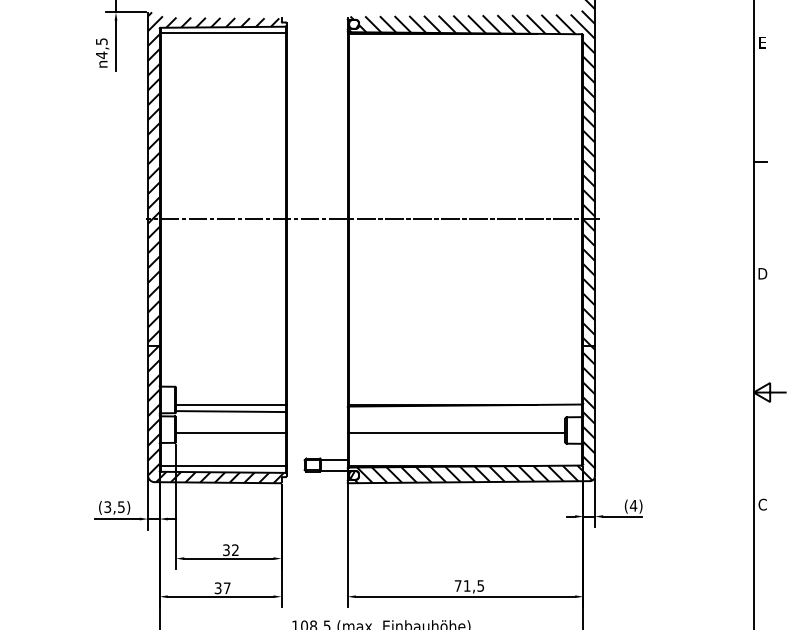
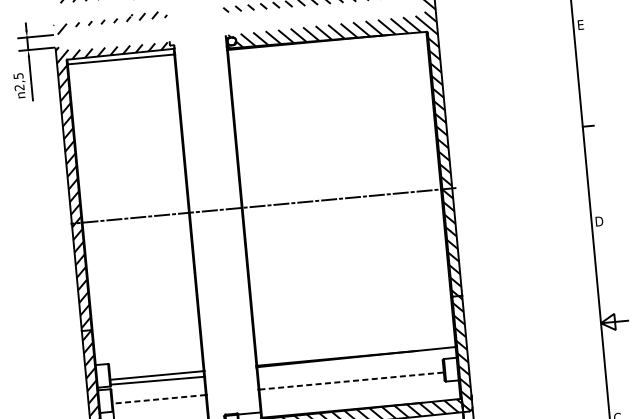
text: (101, 54) -> (19, 87), 4,5 -> 2,5
line: (457, 432) -> (352, 380), solid -> dashed
line: (230, 433) -> (159, 399), solid -> dashed

